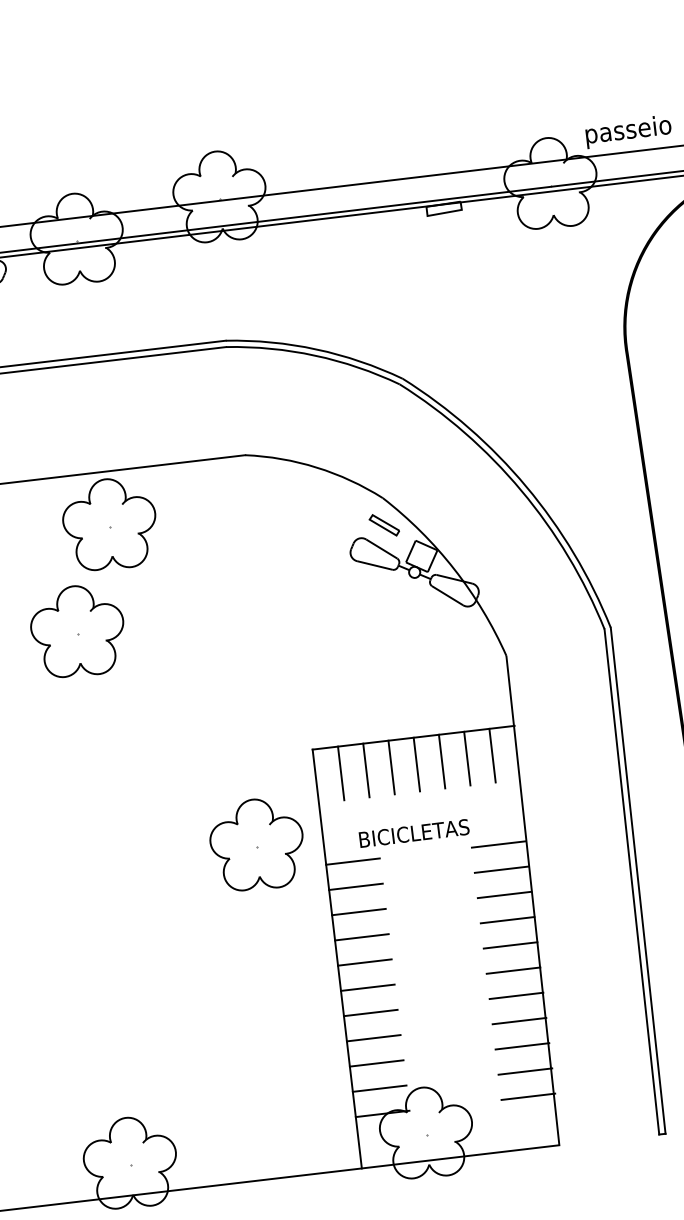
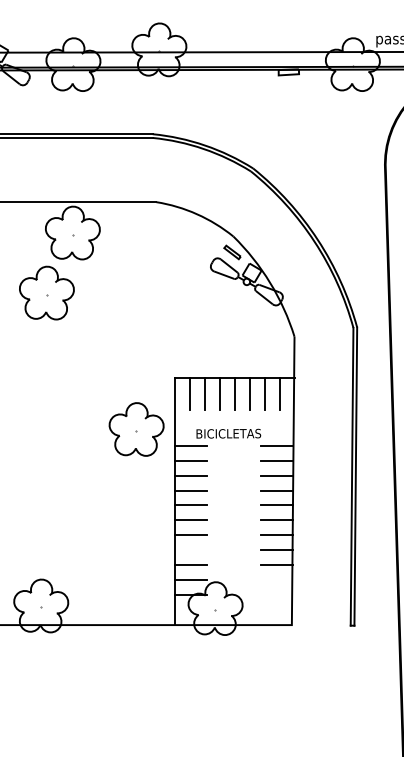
line: (374, 1038) -> (191, 550), removed
line: (524, 1071) -> (276, 579), removed
line: (527, 1096) -> (276, 594), removed

